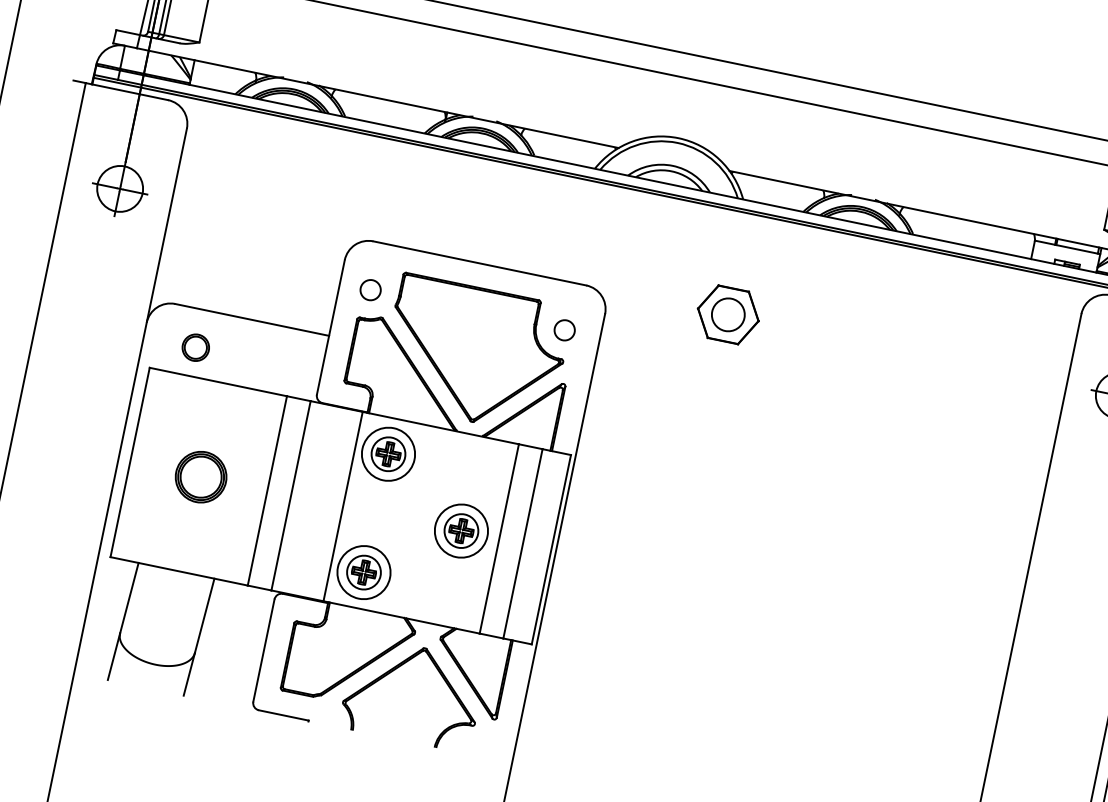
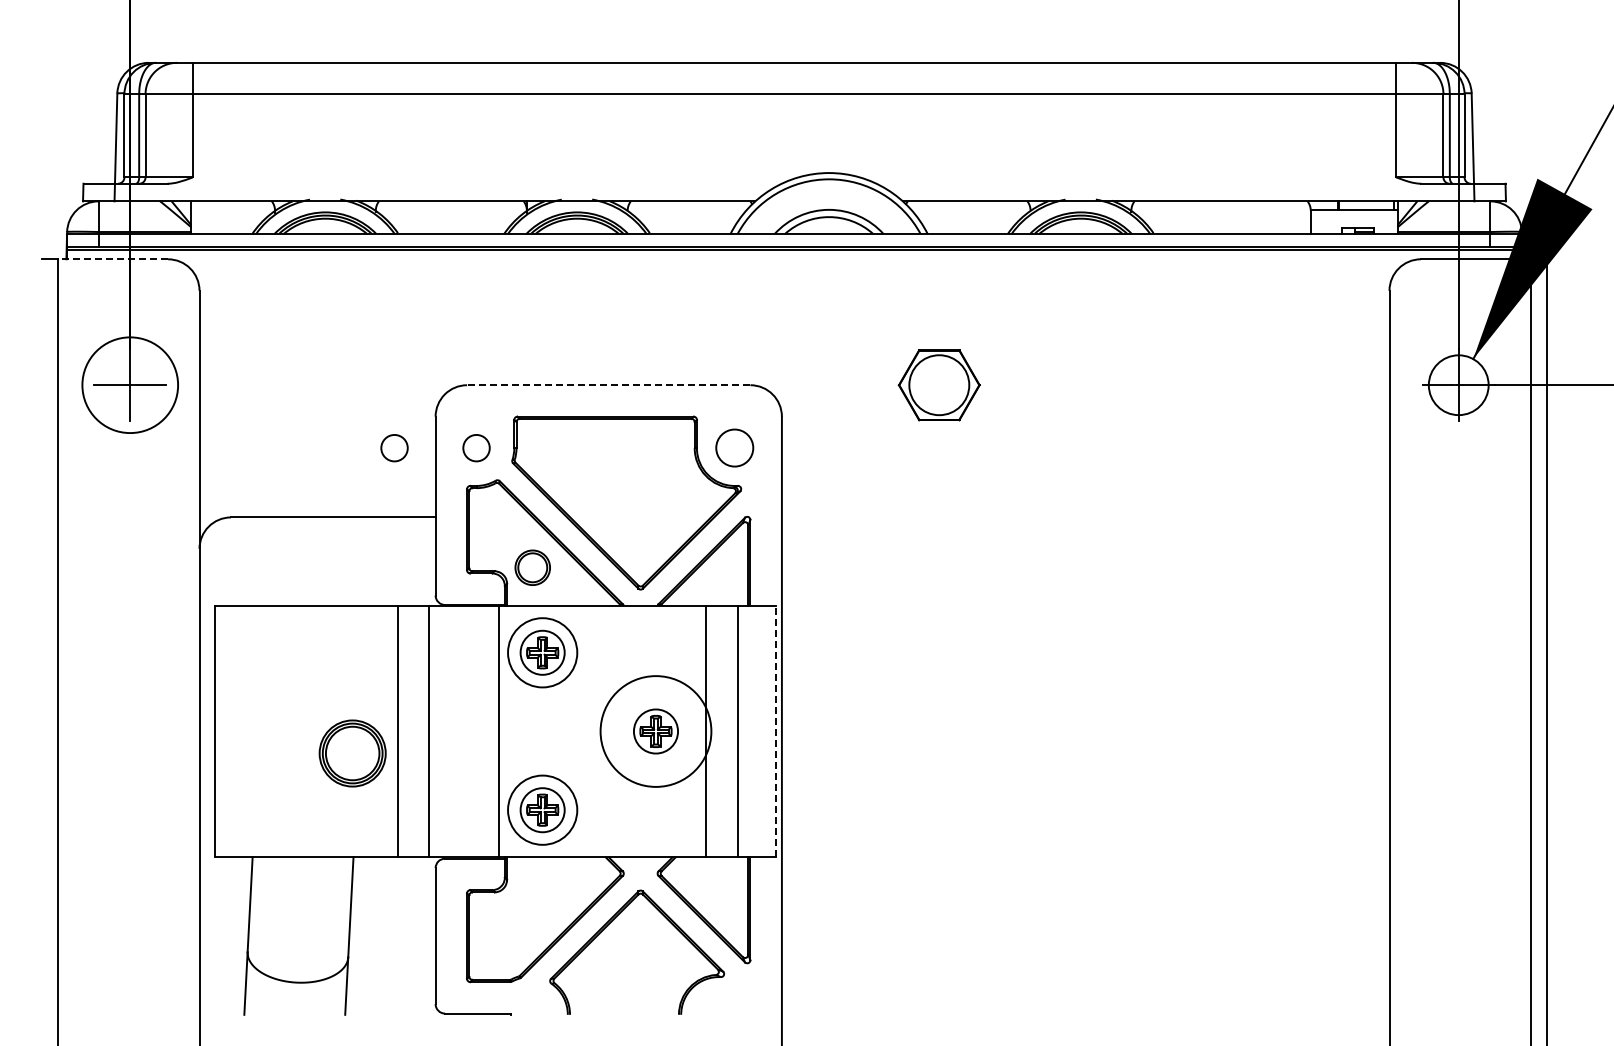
line: (127, 91) -> (113, 259), solid -> dashed
circle: (120, 189) -> (130, 385), size x1.6
line: (479, 263) -> (608, 385), solid -> dashed
circle: (308, 277) -> (394, 448), added
circle: (727, 314) -> (938, 384), size x1.4
circle: (564, 330) -> (734, 448), size x1.4
part: (195, 347) -> (532, 567), moved
part: (200, 477) -> (352, 753), moved
circle: (461, 531) -> (655, 731), size x1.6
line: (551, 549) -> (775, 731), solid -> dashed

